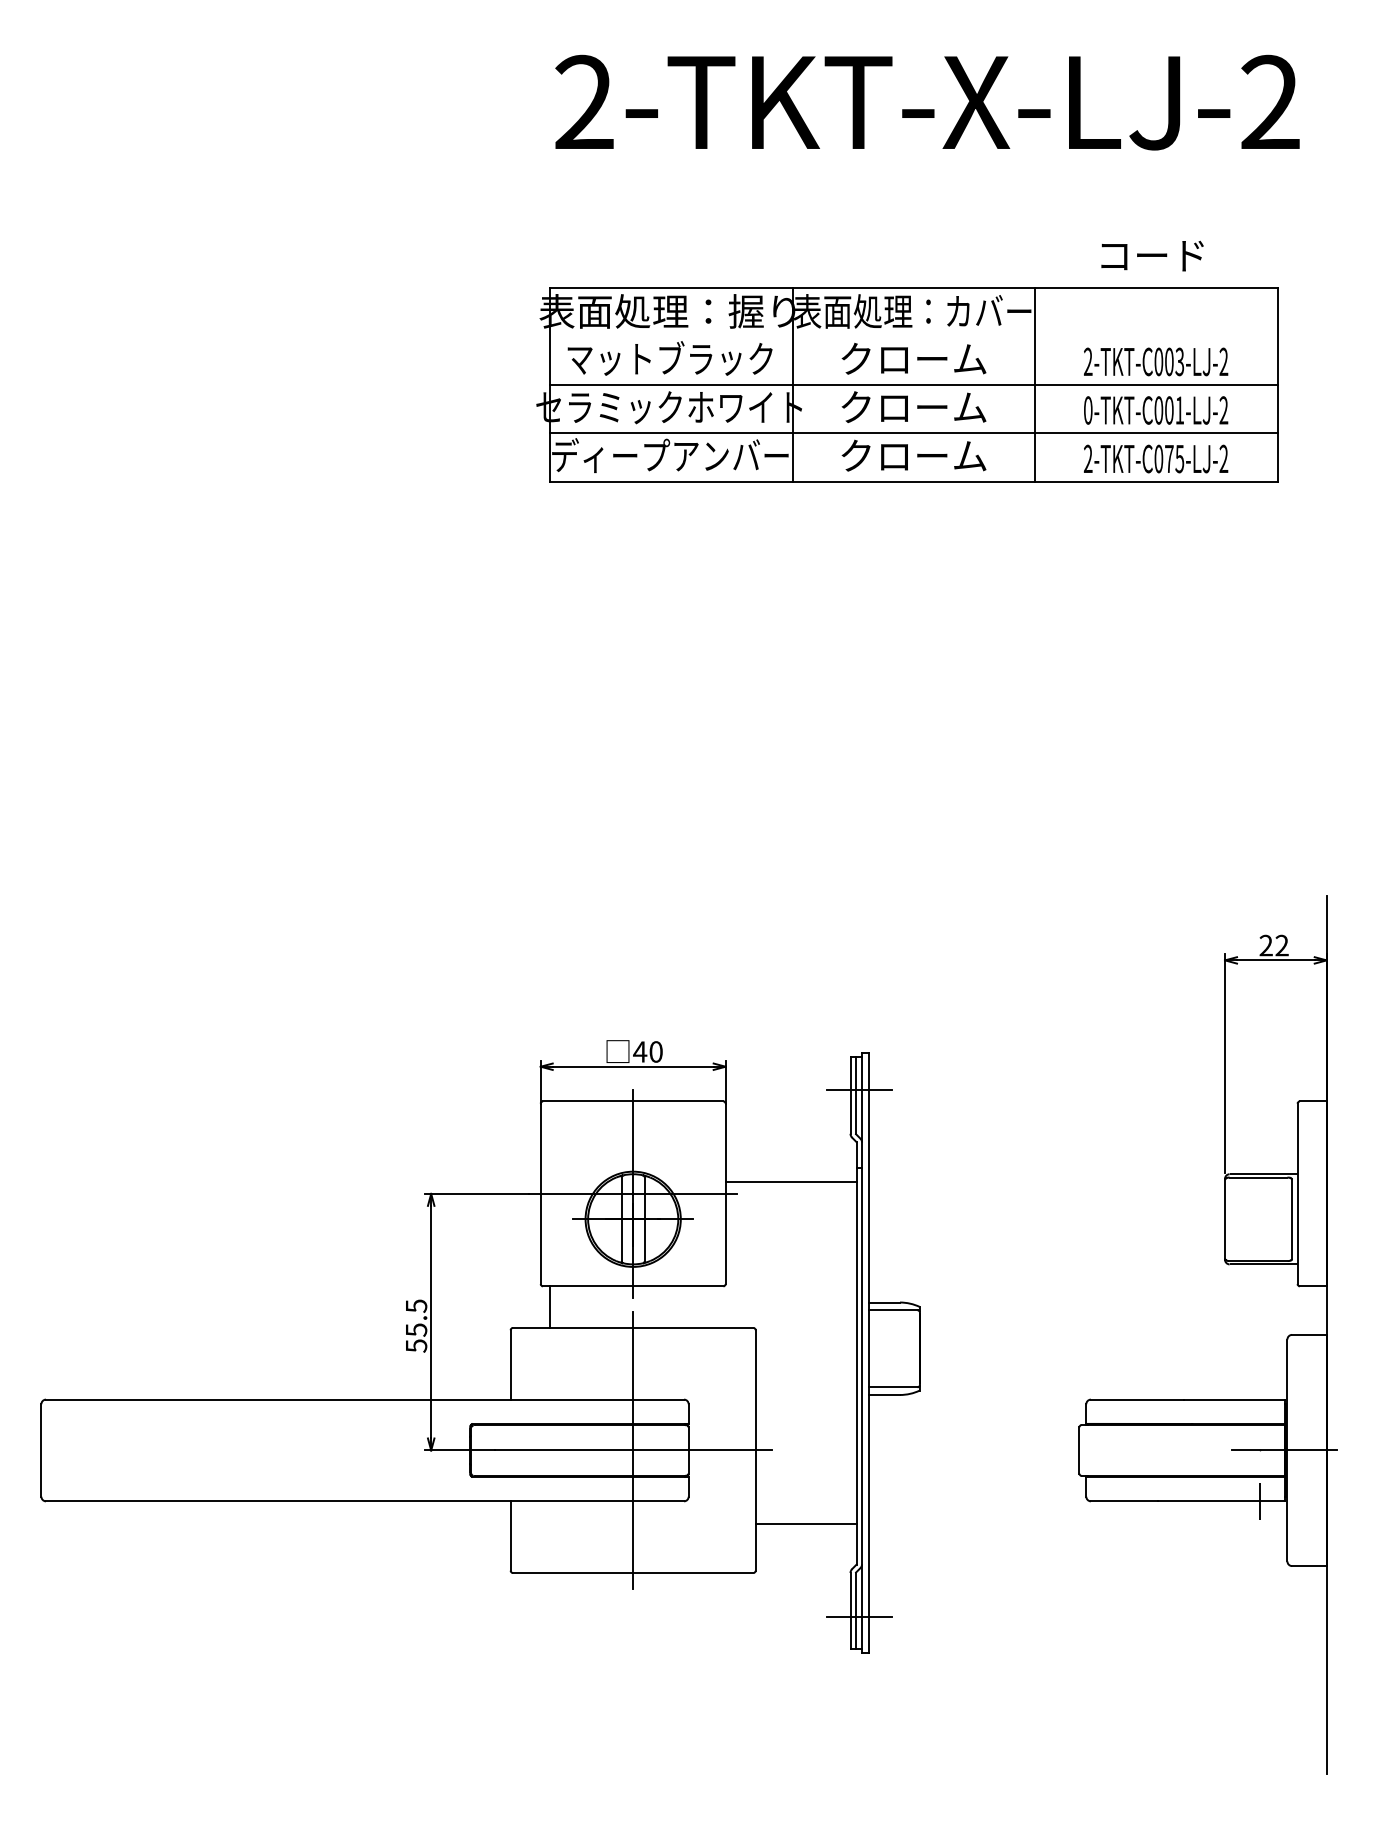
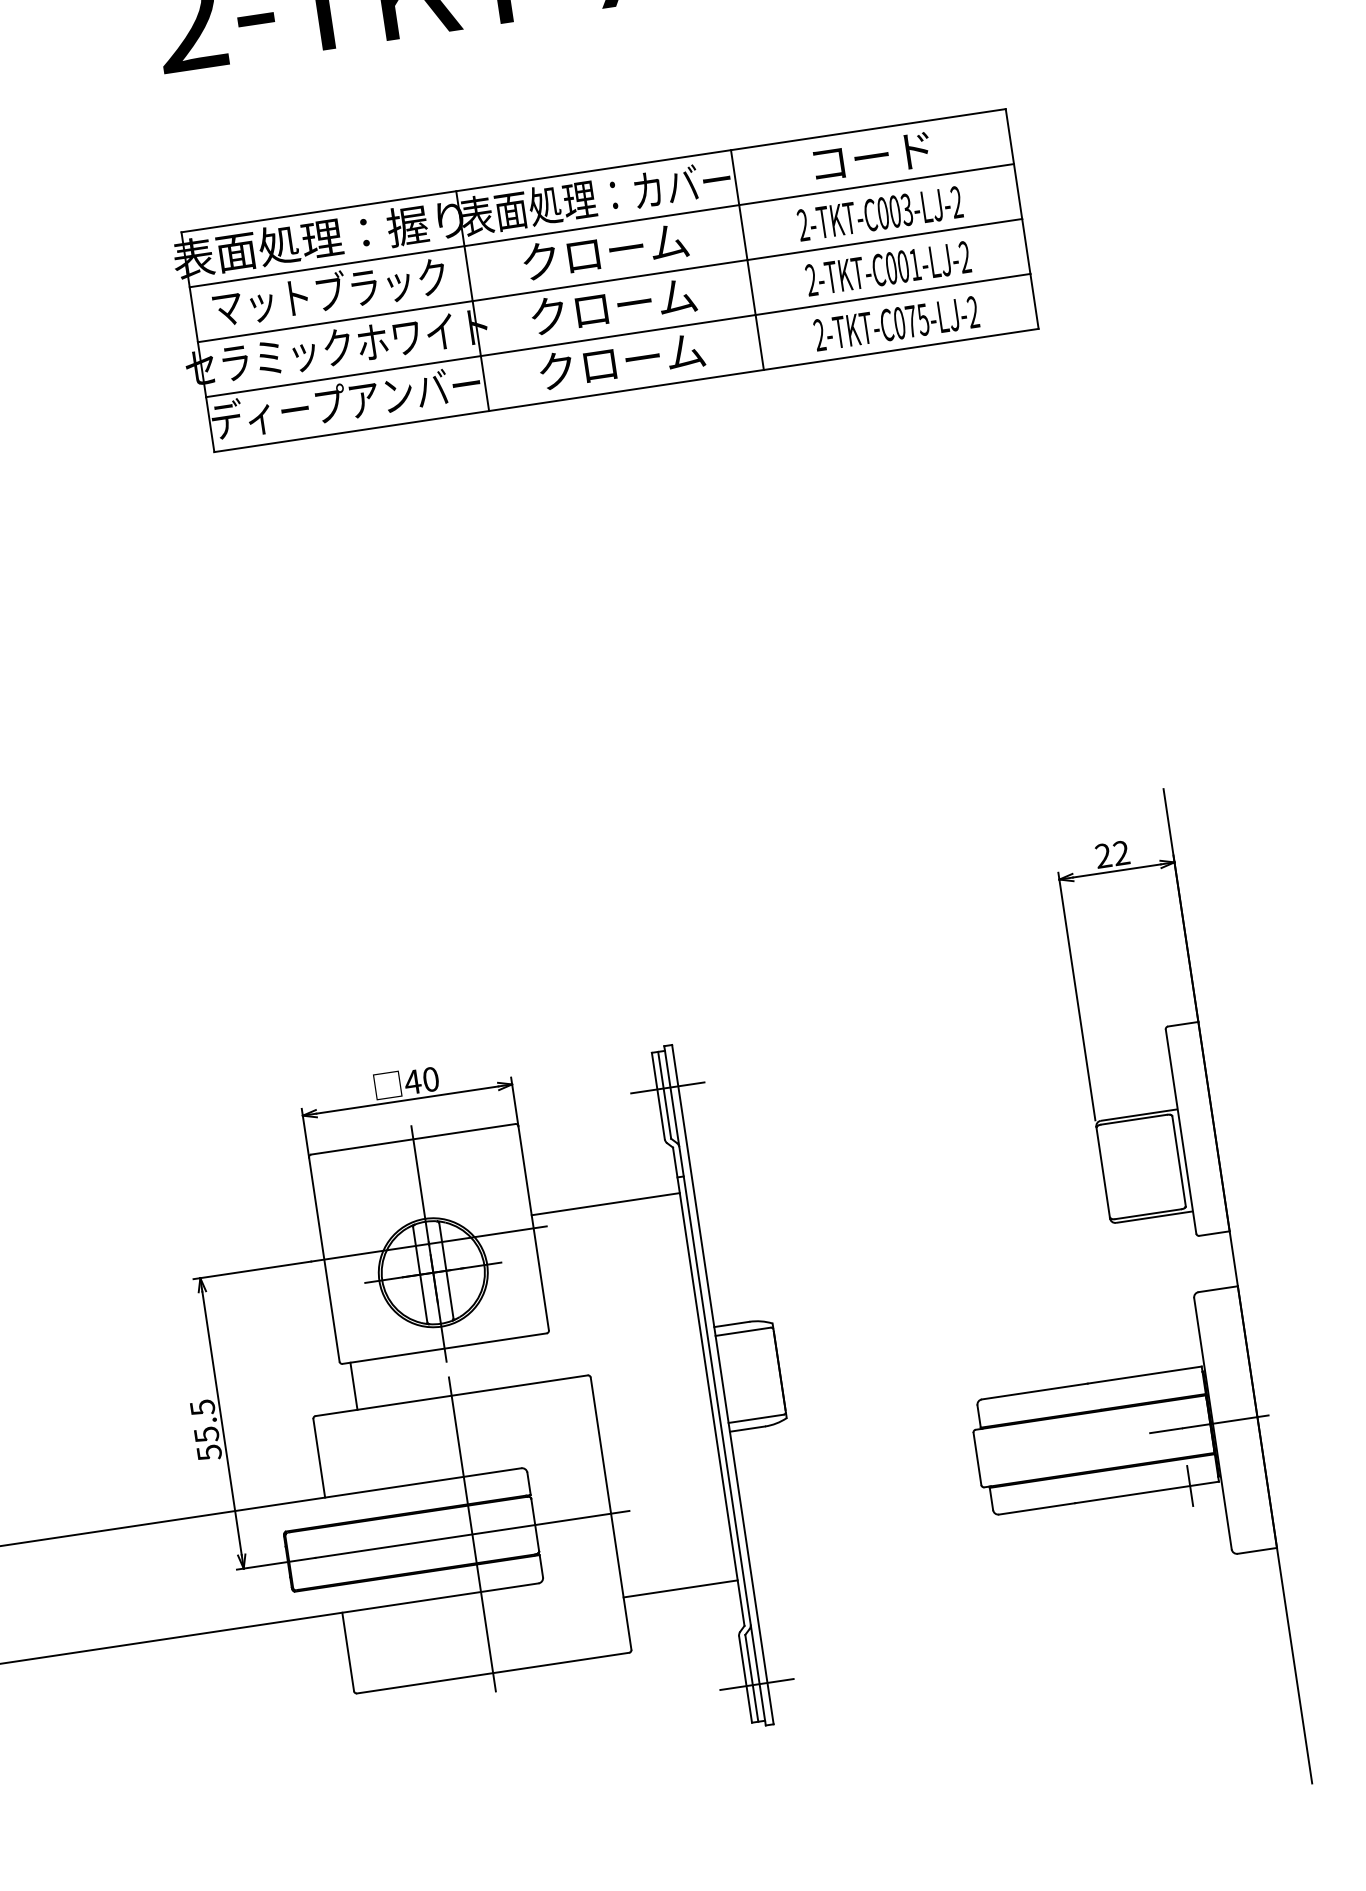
text: (1152, 255) -> (872, 156), moved
line: (913, 336) -> (601, 226), added
text: (1087, 410) -> (810, 280), 0-TKT-C001-LJ-2 -> 2-TKT-C001-LJ-2

